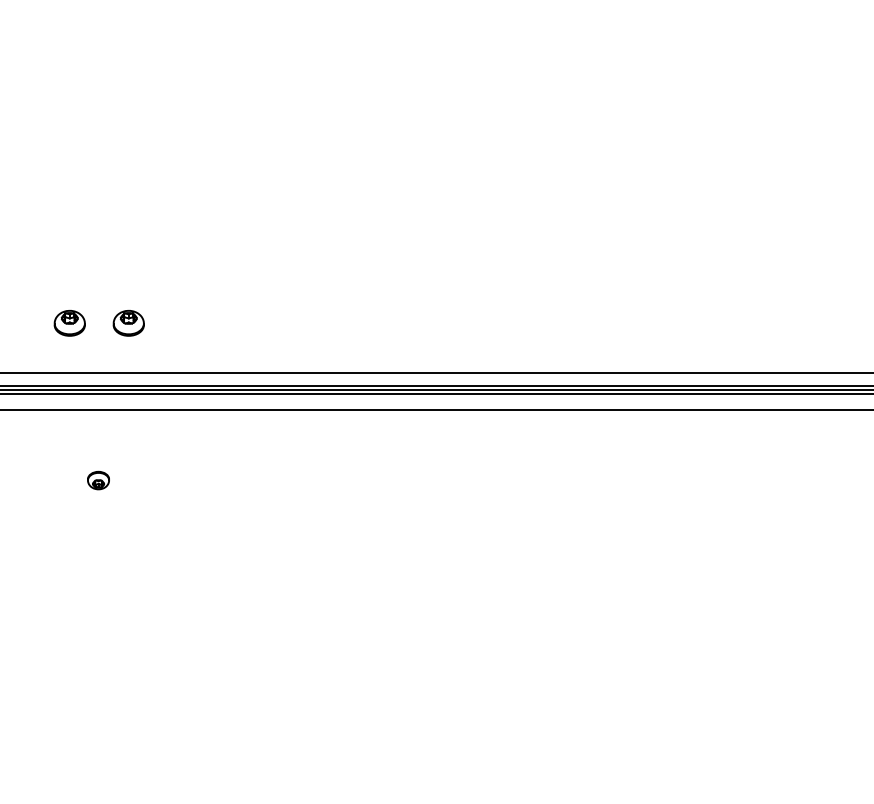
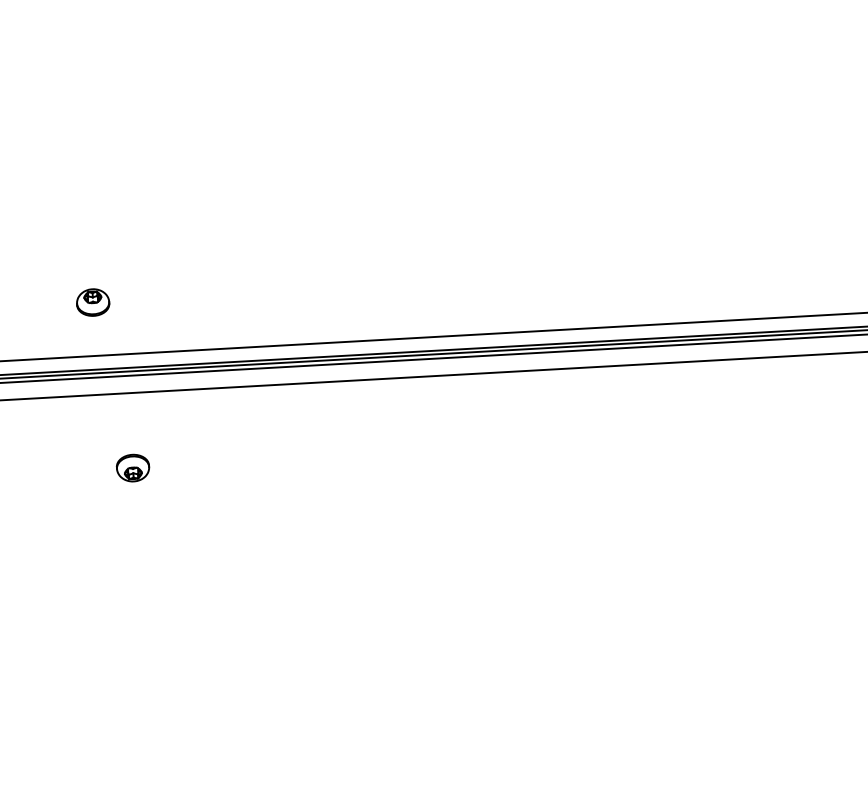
part: (128, 323) -> (155, 299), removed
part: (98, 480) -> (132, 468), size x1.43

